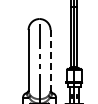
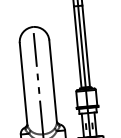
line: (50, 60) -> (52, 81), dashed -> solid

